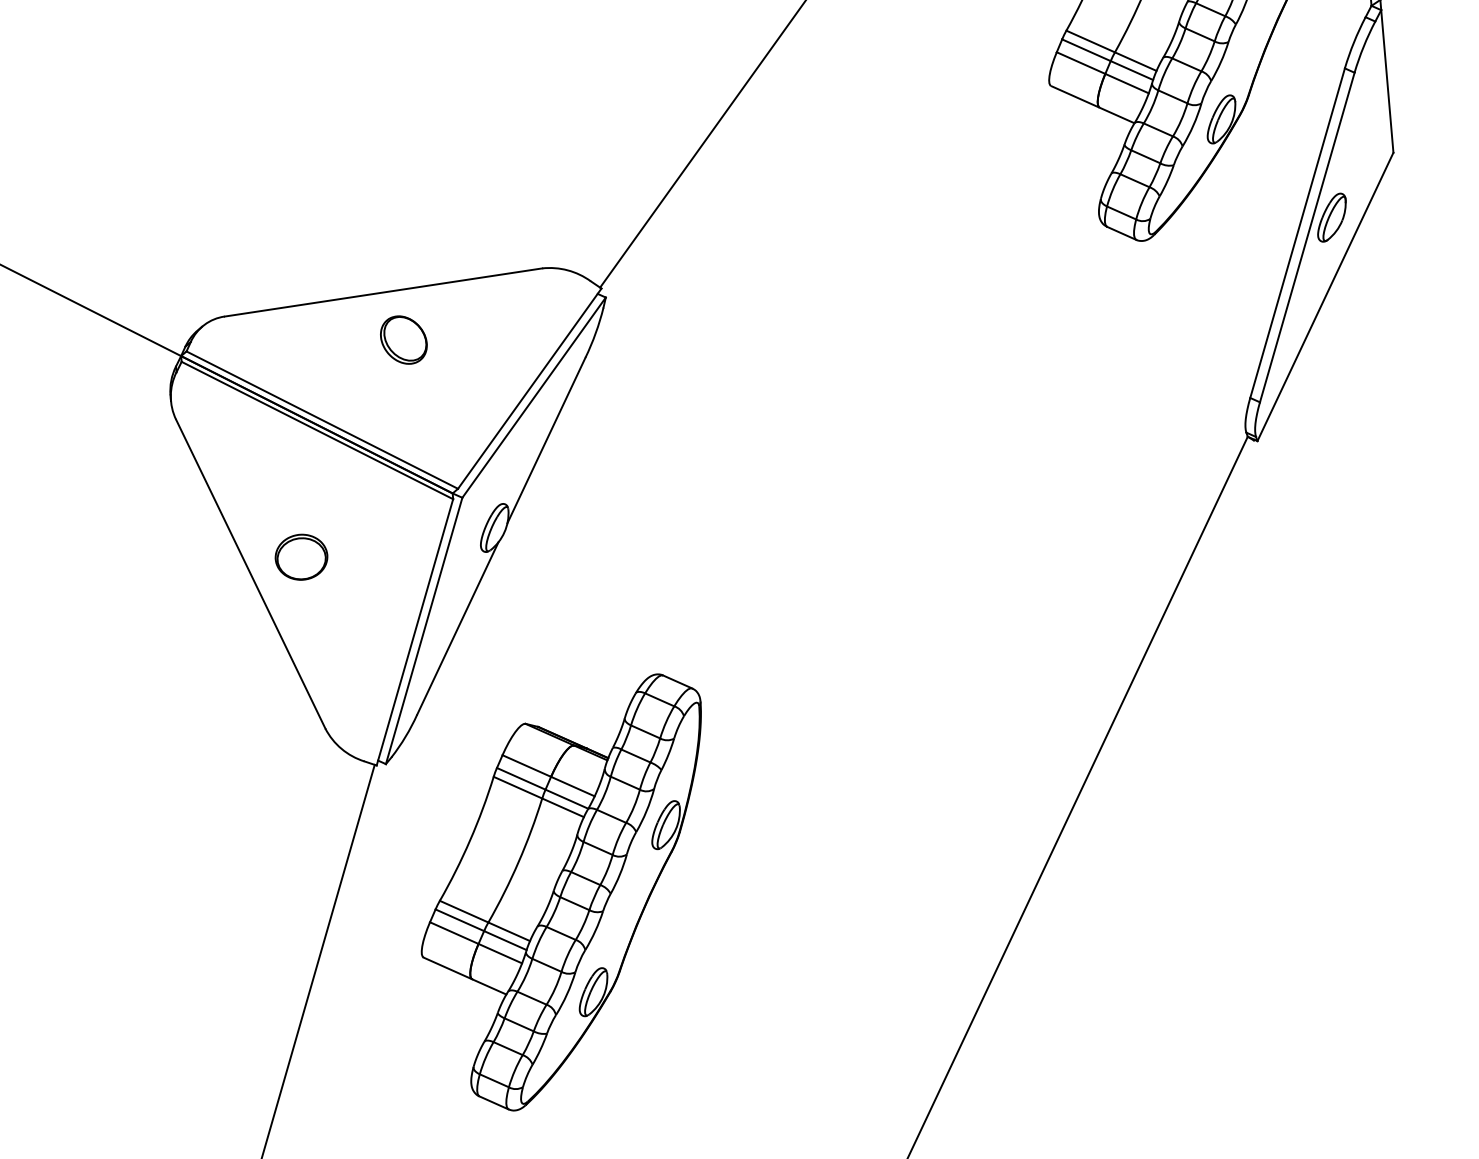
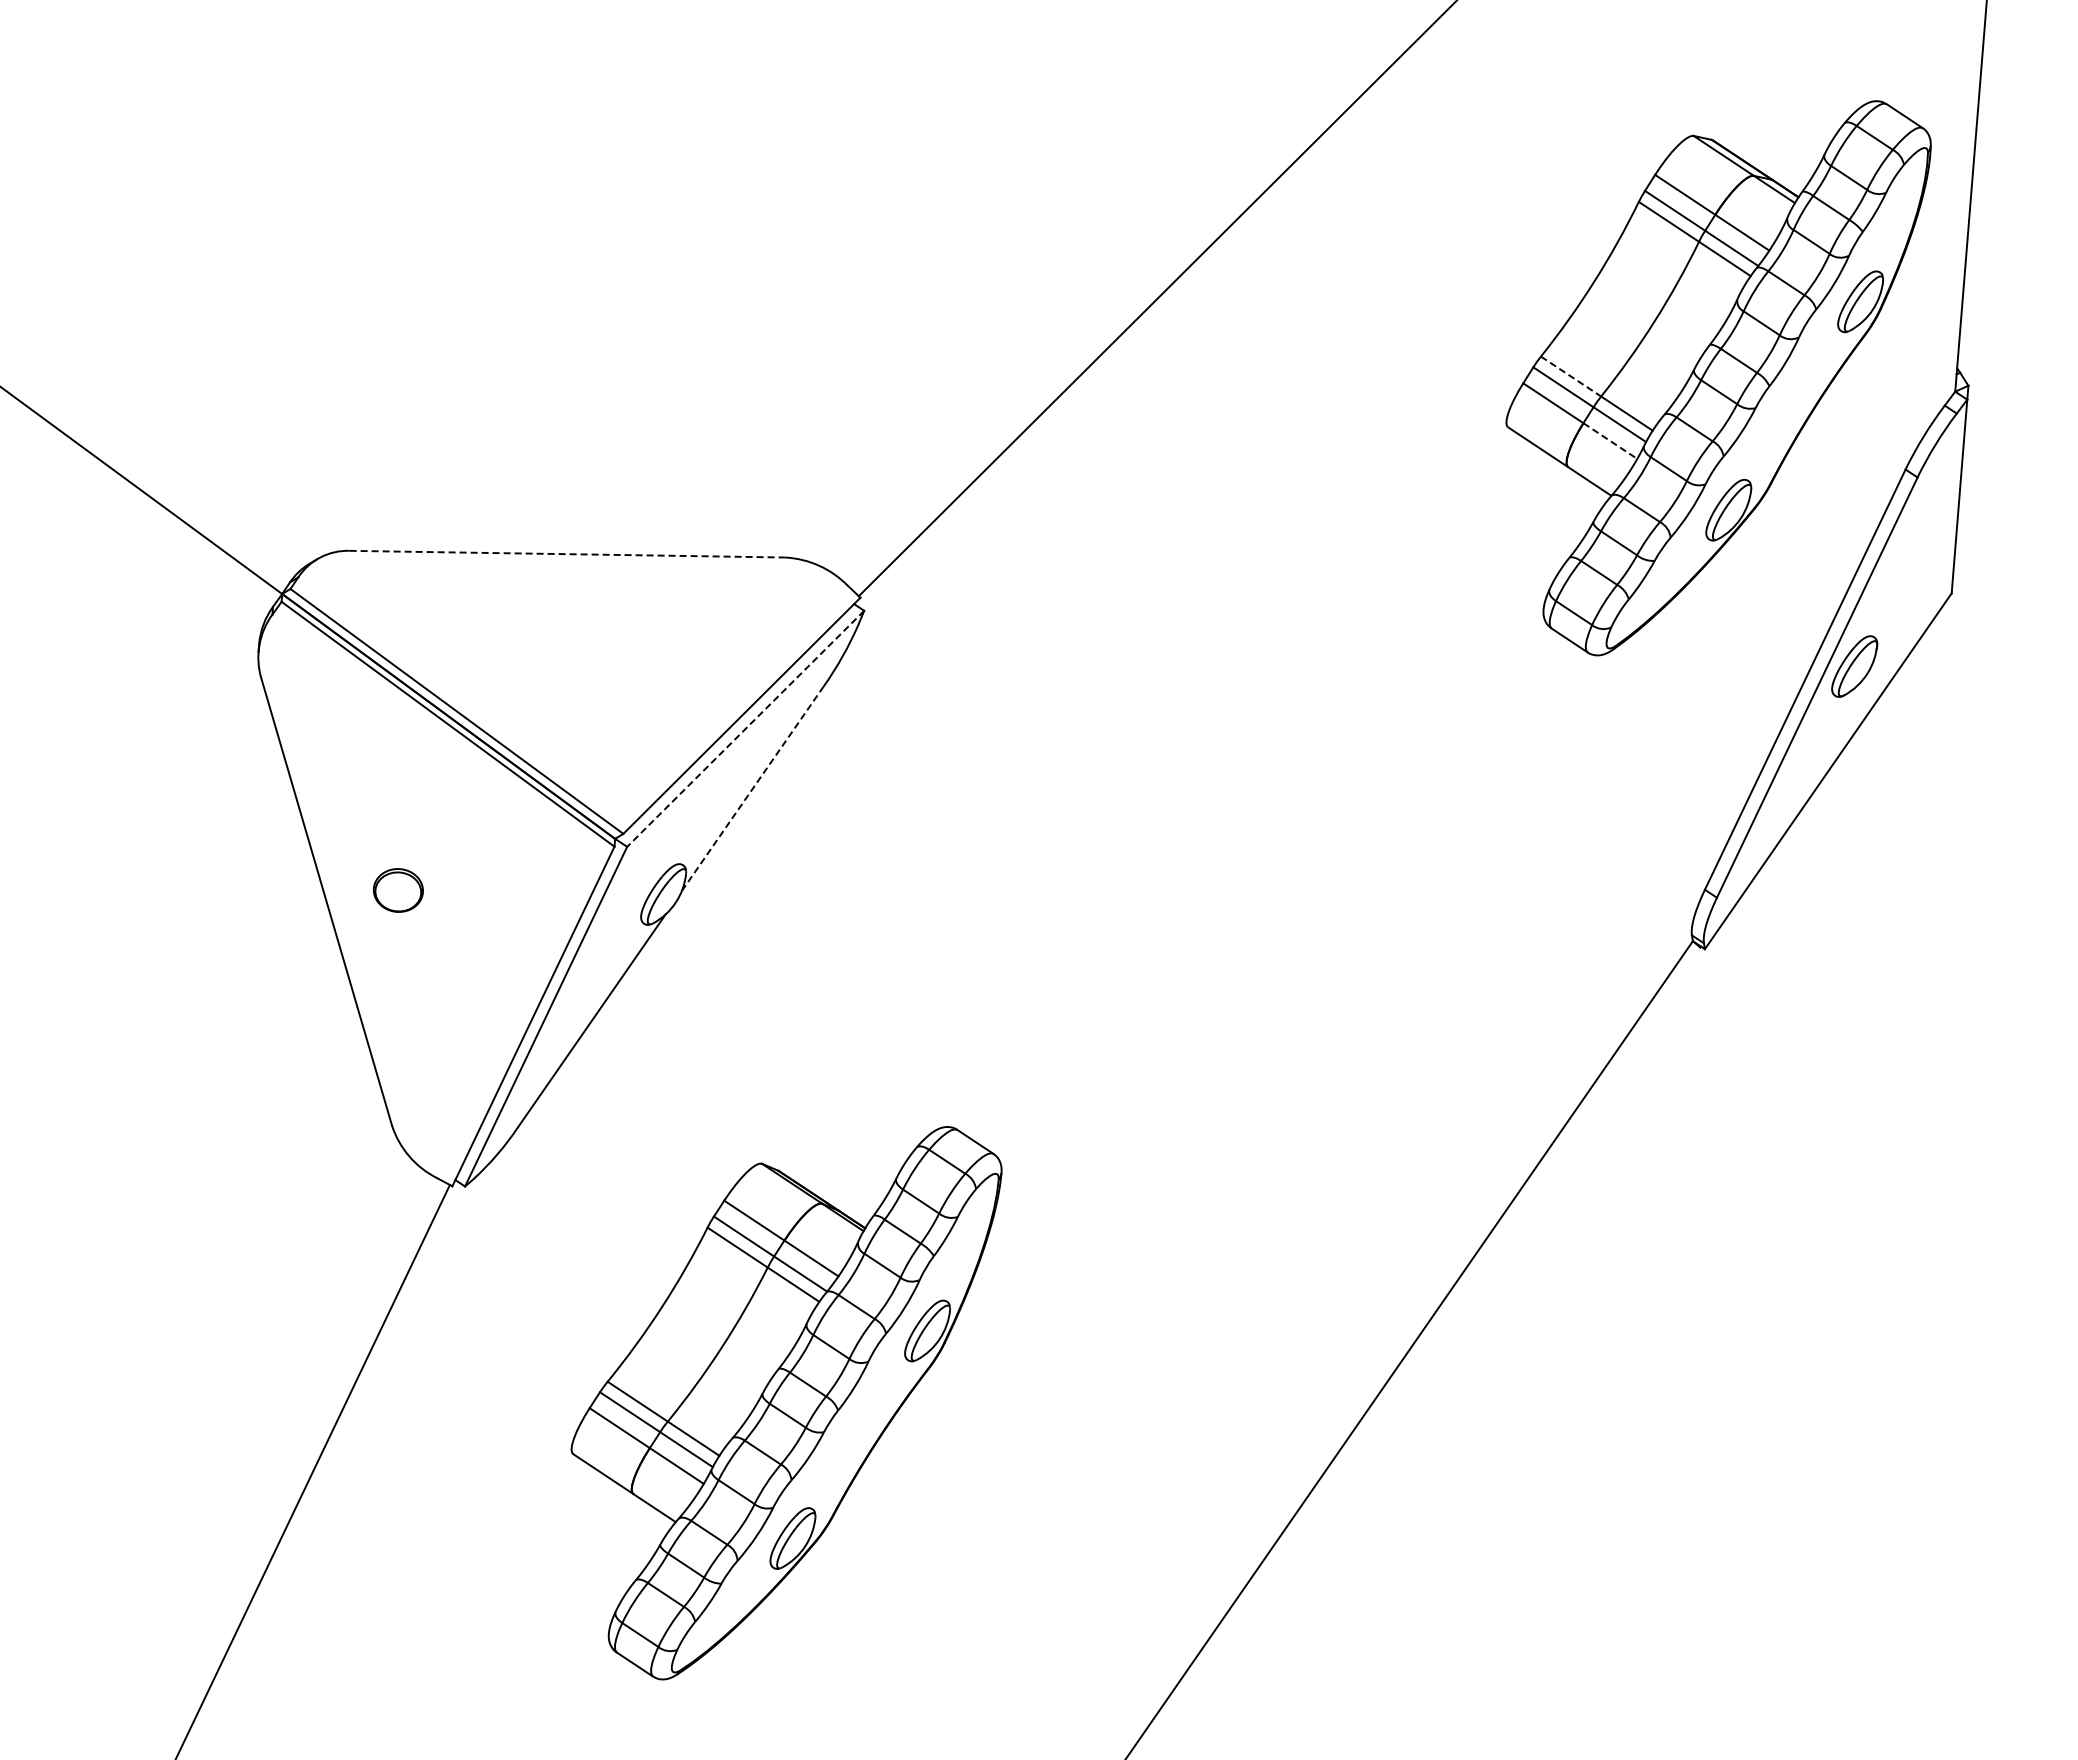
line: (1090, 41) -> (1571, 376), solid -> dashed
line: (1127, 83) -> (1610, 441), solid -> dashed
line: (383, 292) -> (567, 554), solid -> dashed
part: (404, 340) -> (584, 622), removed
line: (534, 398) -> (745, 729), solid -> dashed
line: (546, 440) -> (752, 788), solid -> dashed
part: (301, 557) -> (398, 890), size x0.7
part: (572, 894) -> (786, 1403), moved

